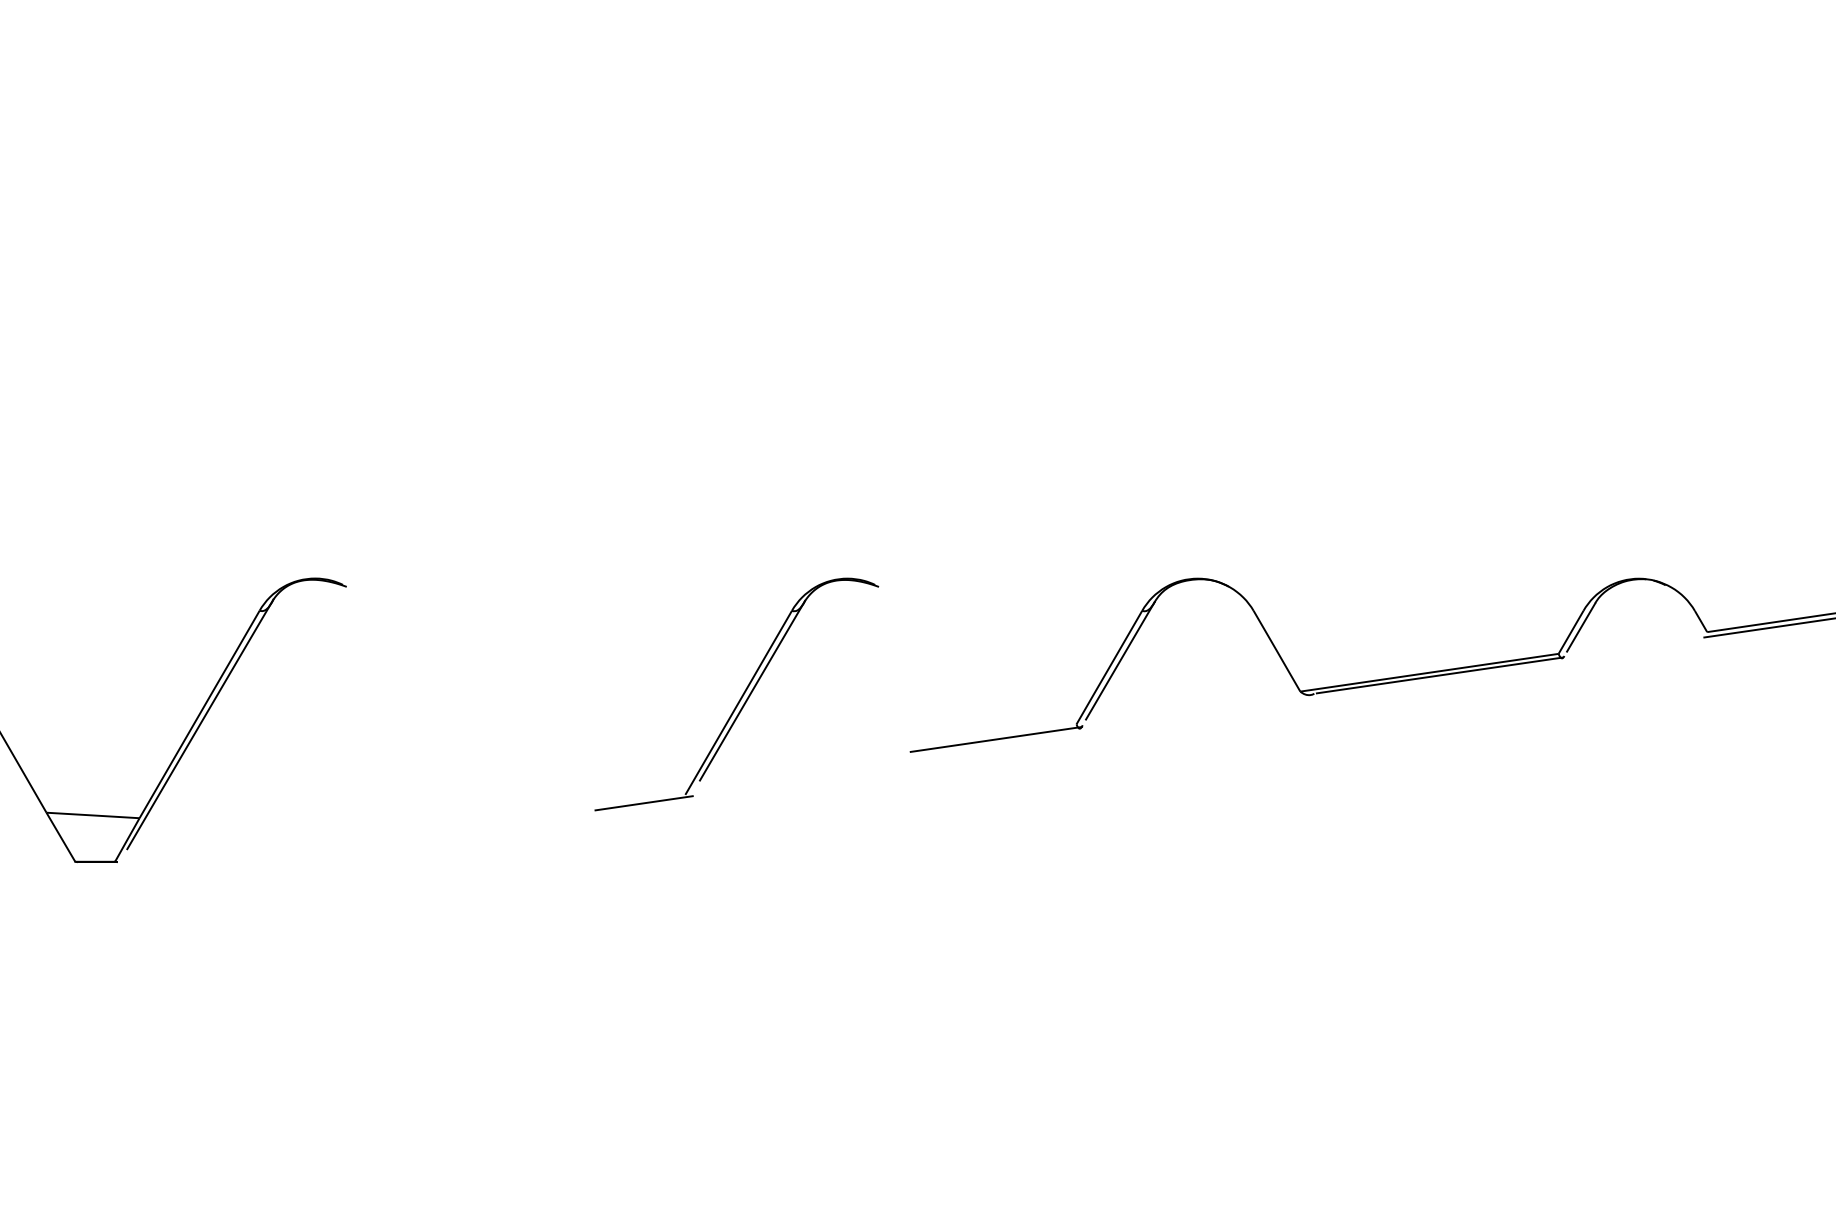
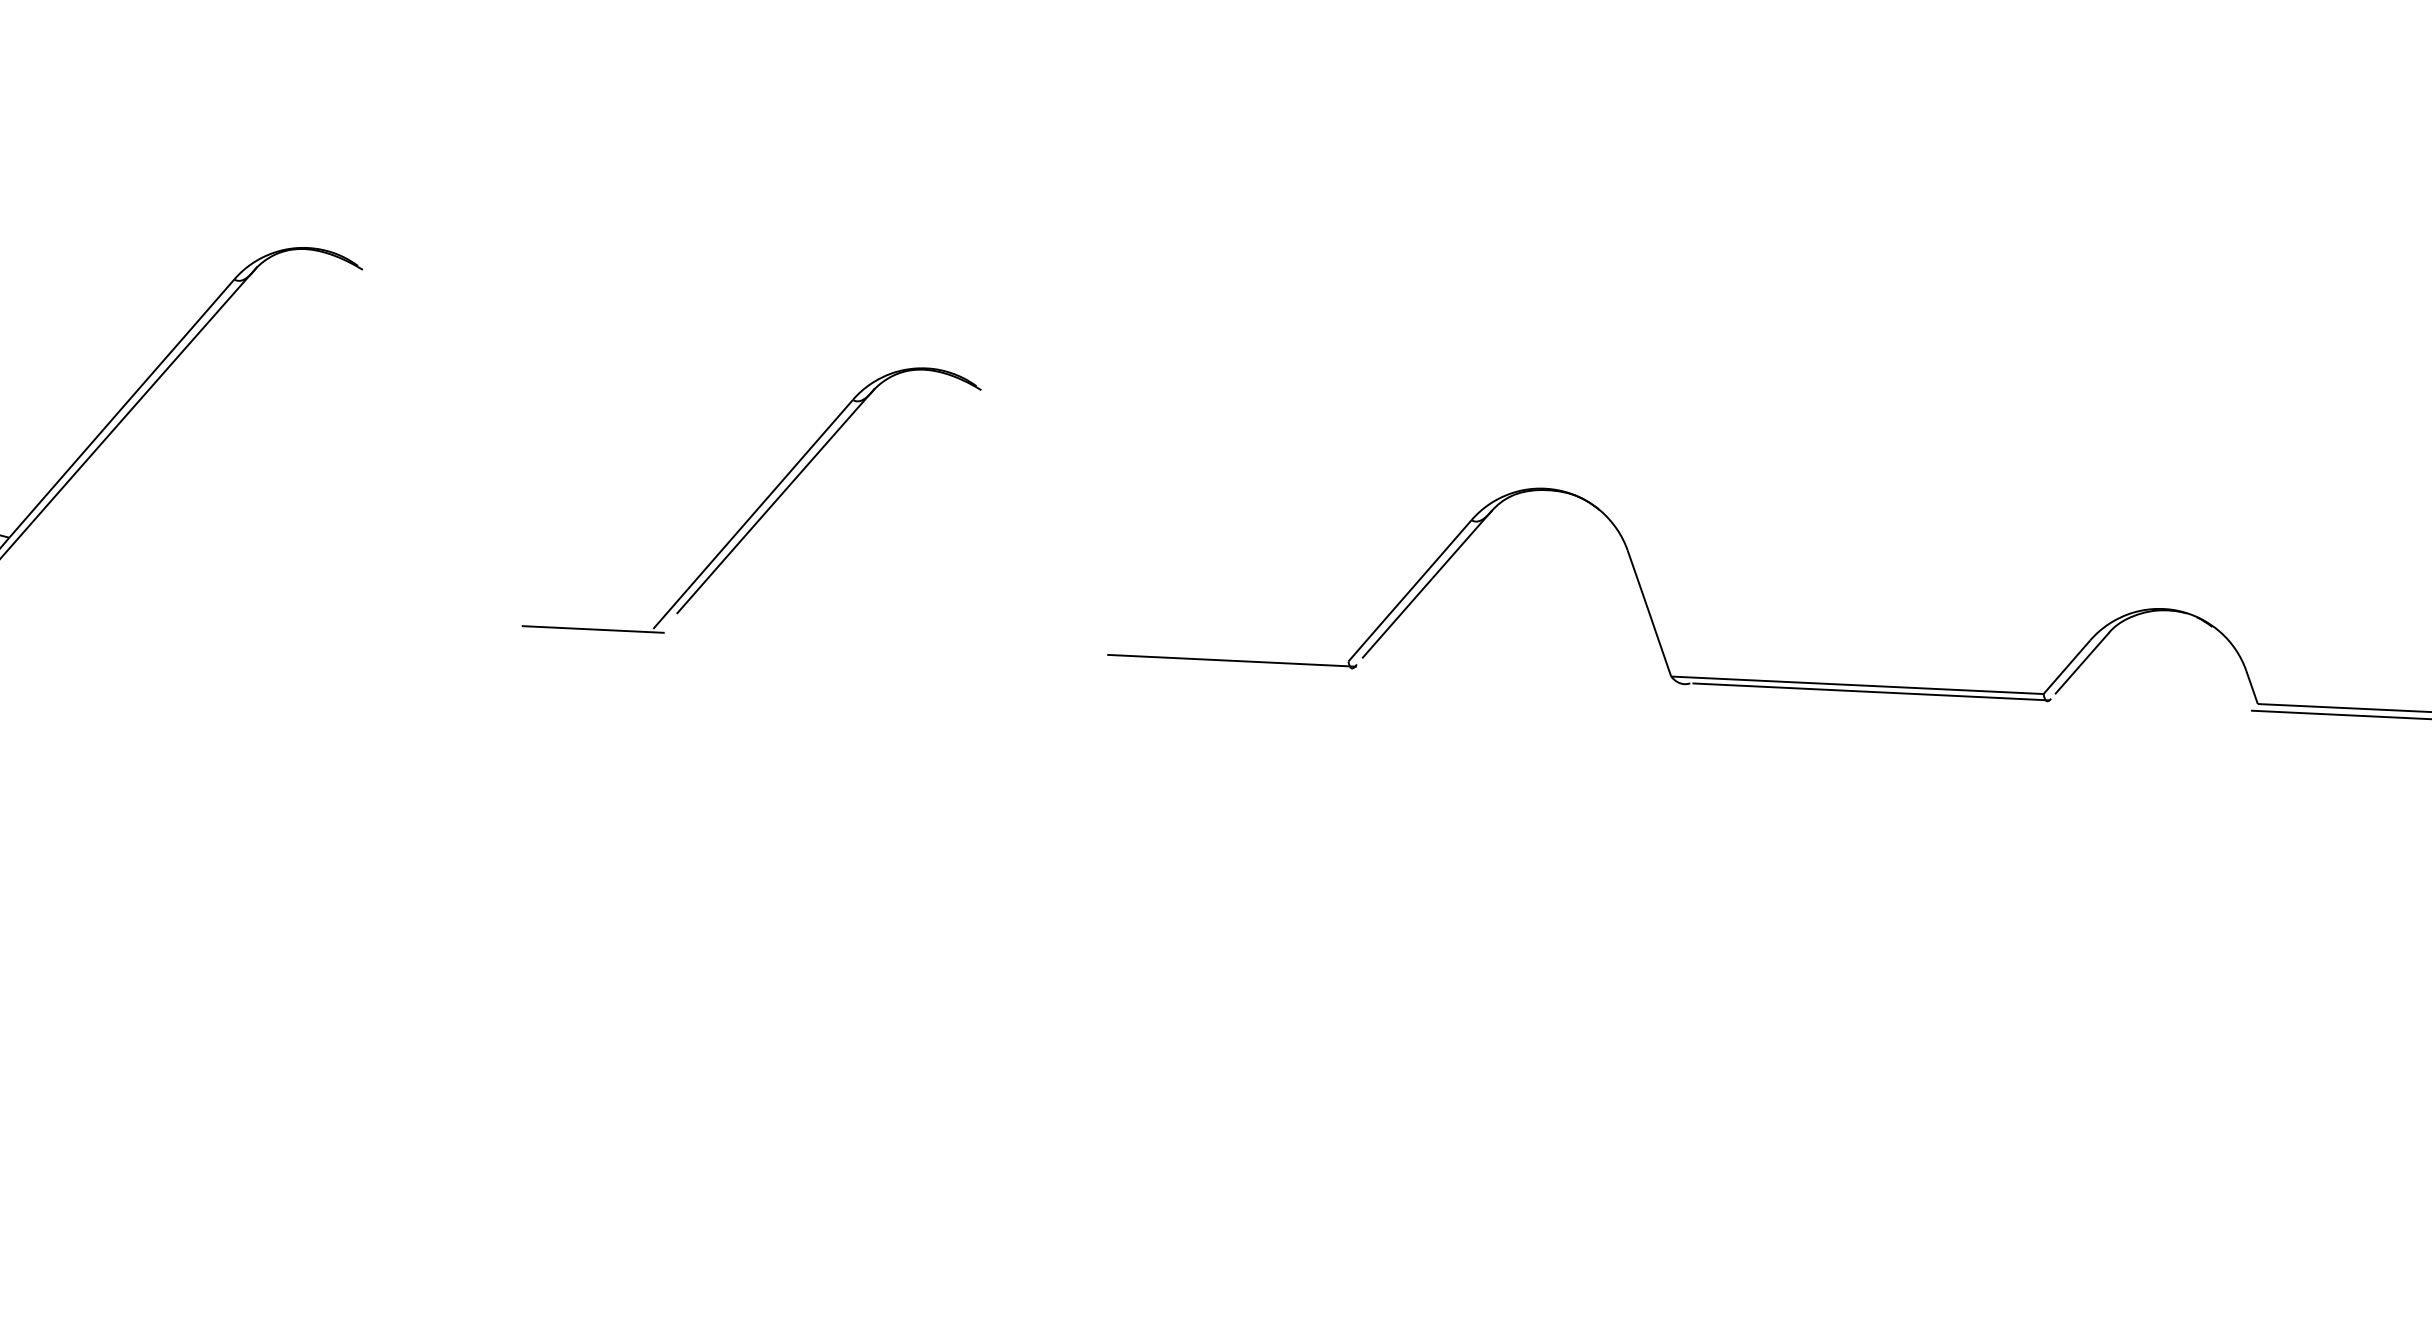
part: (736, 694) -> (752, 502), moved

